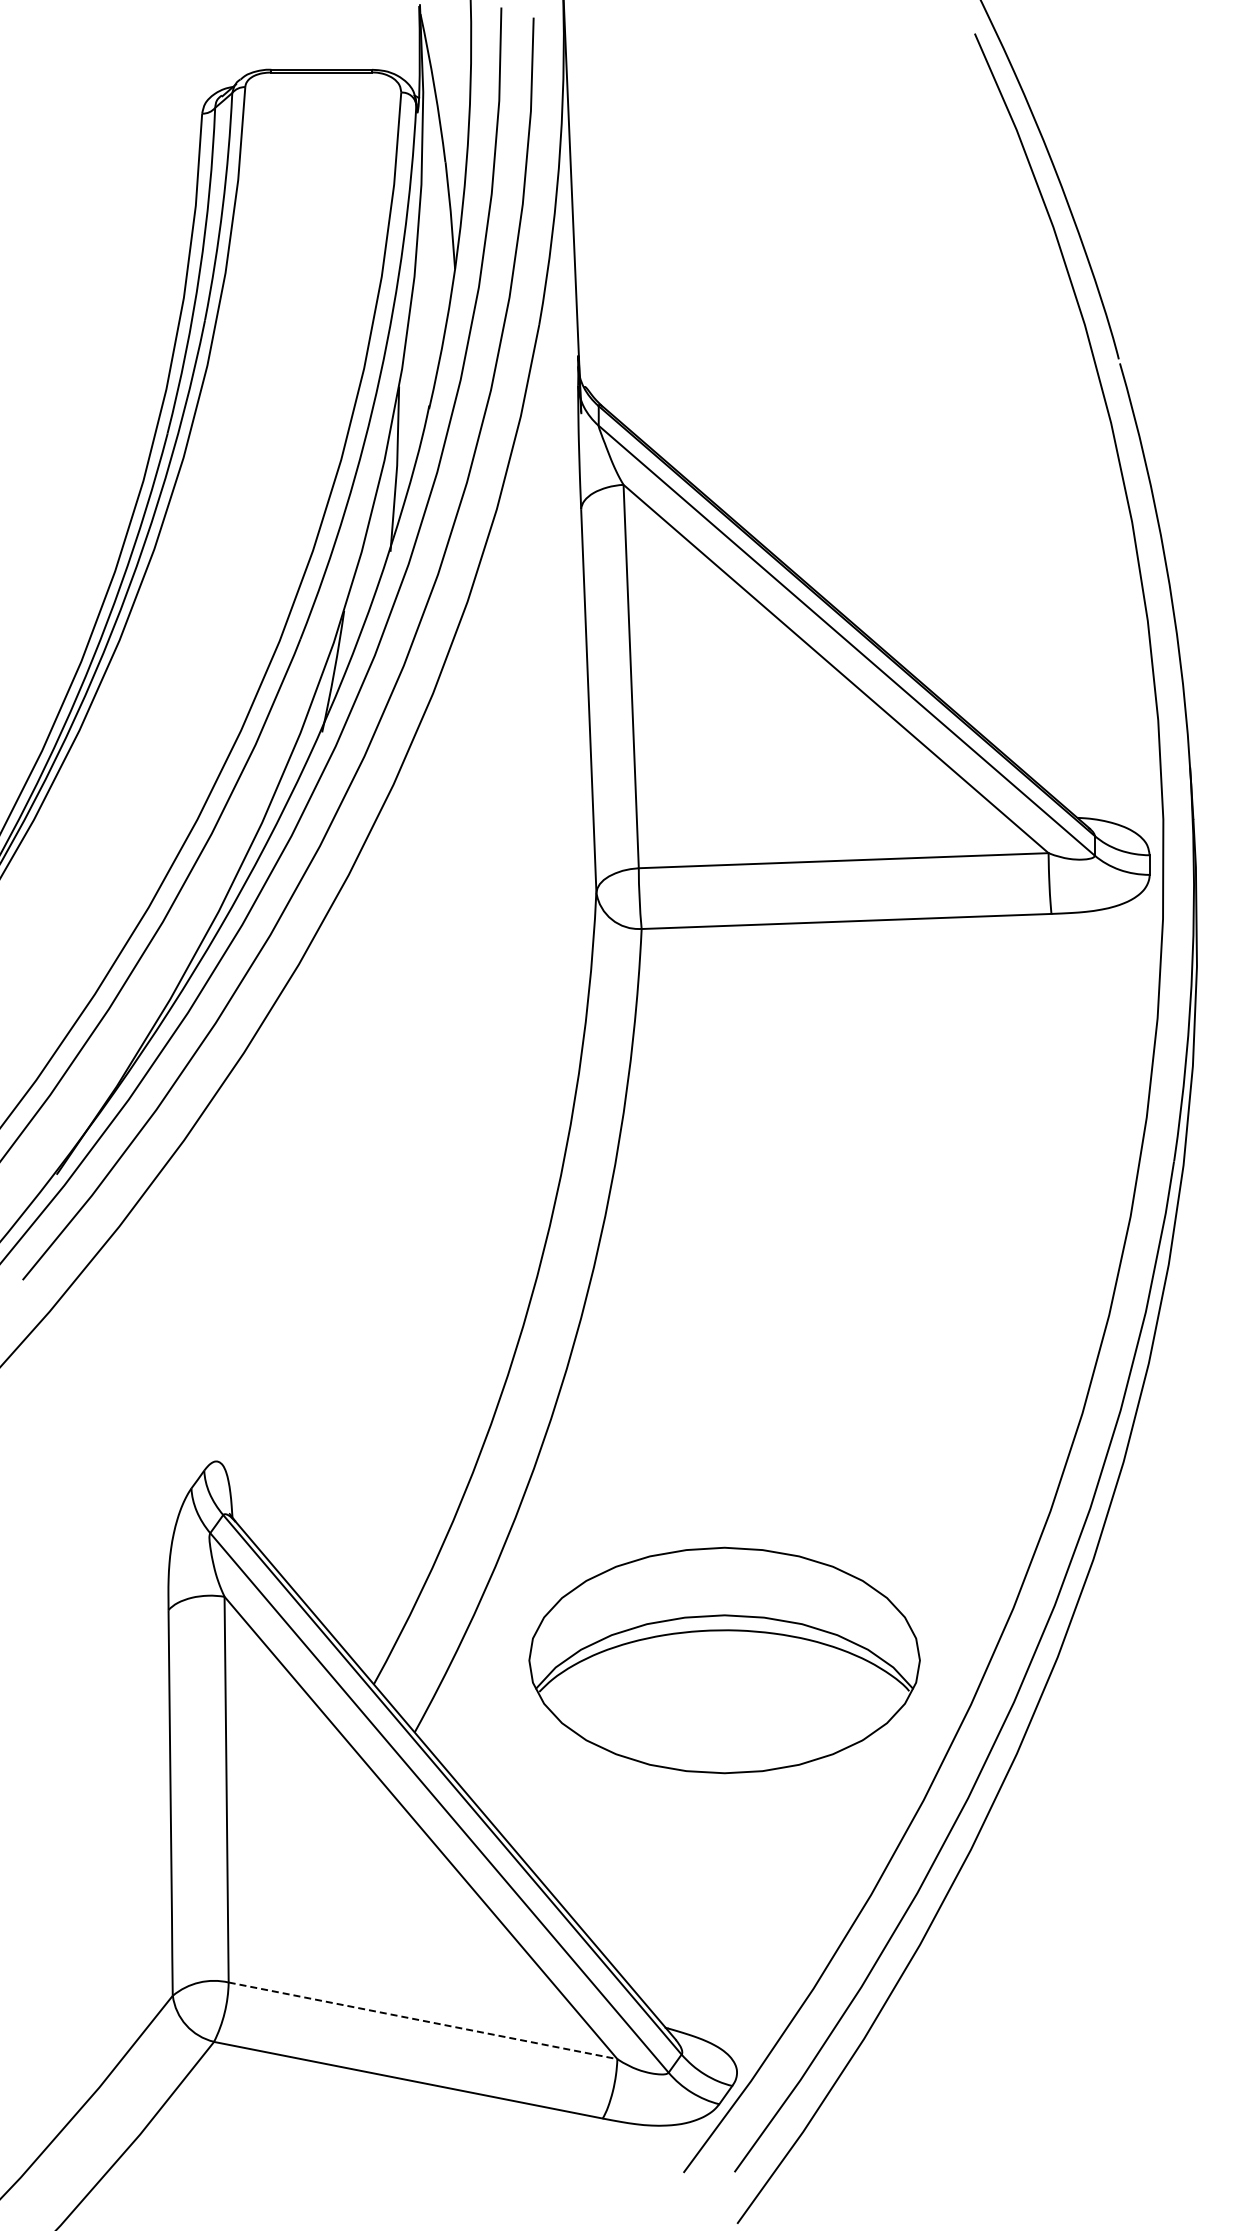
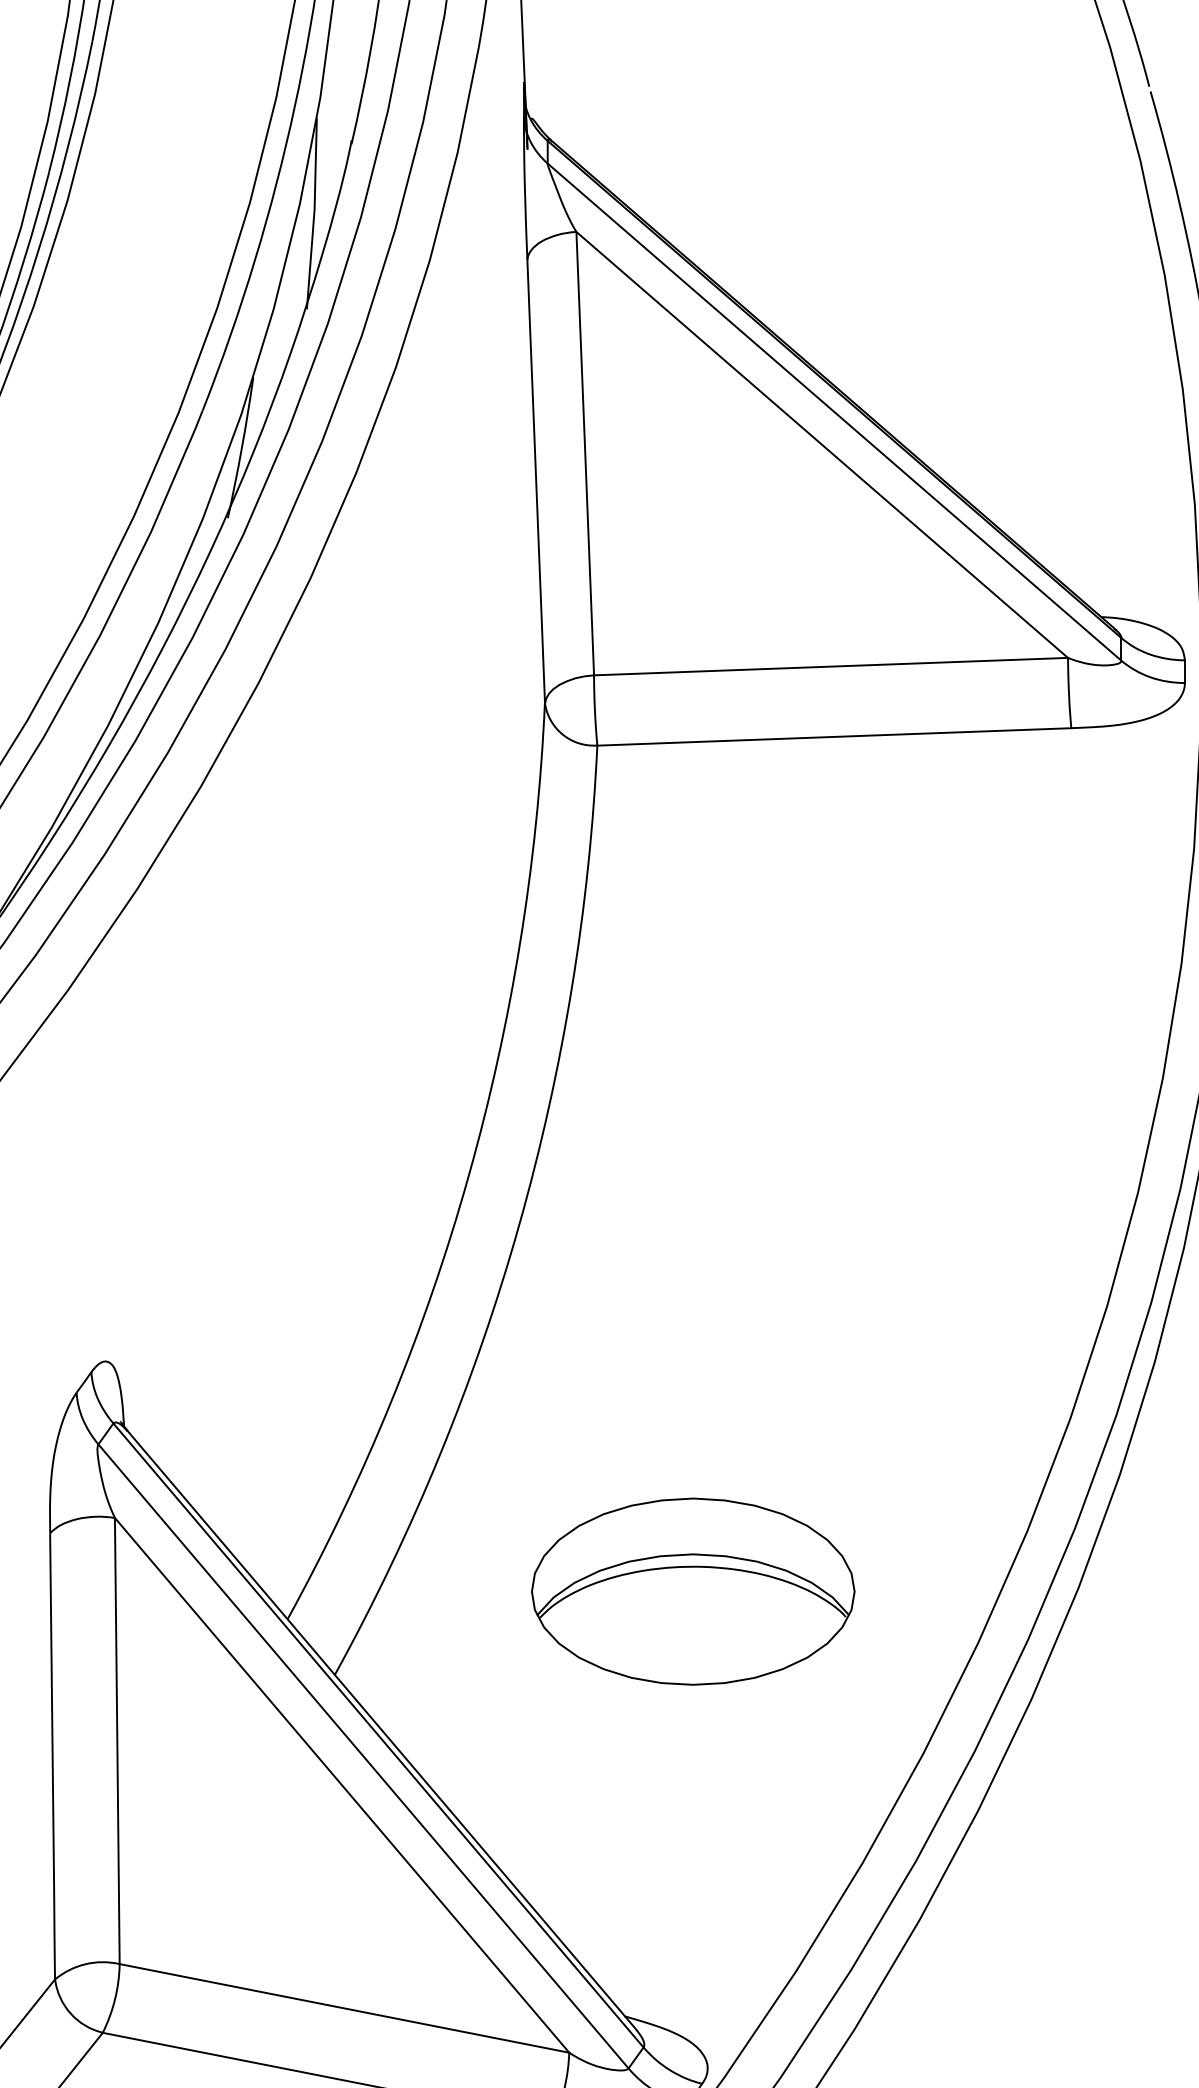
part: (724, 1660) -> (693, 1591), size x0.71
line: (423, 2020) -> (345, 2008), dashed -> solid

